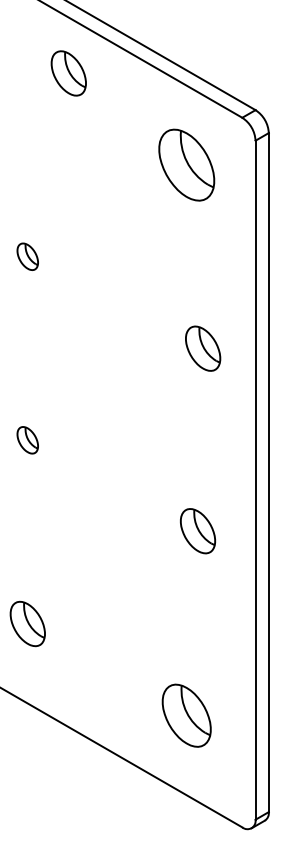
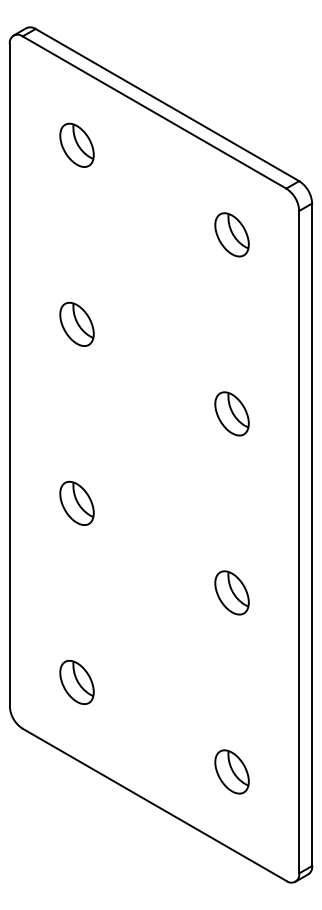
part: (68, 72) -> (76, 144), moved
part: (186, 164) -> (231, 234), size x0.62
part: (27, 256) -> (76, 323), size x1.67
part: (202, 348) -> (231, 413), moved
part: (27, 439) -> (76, 502), size x1.67
part: (197, 530) -> (231, 592), moved
part: (186, 715) -> (231, 771), size x0.71

